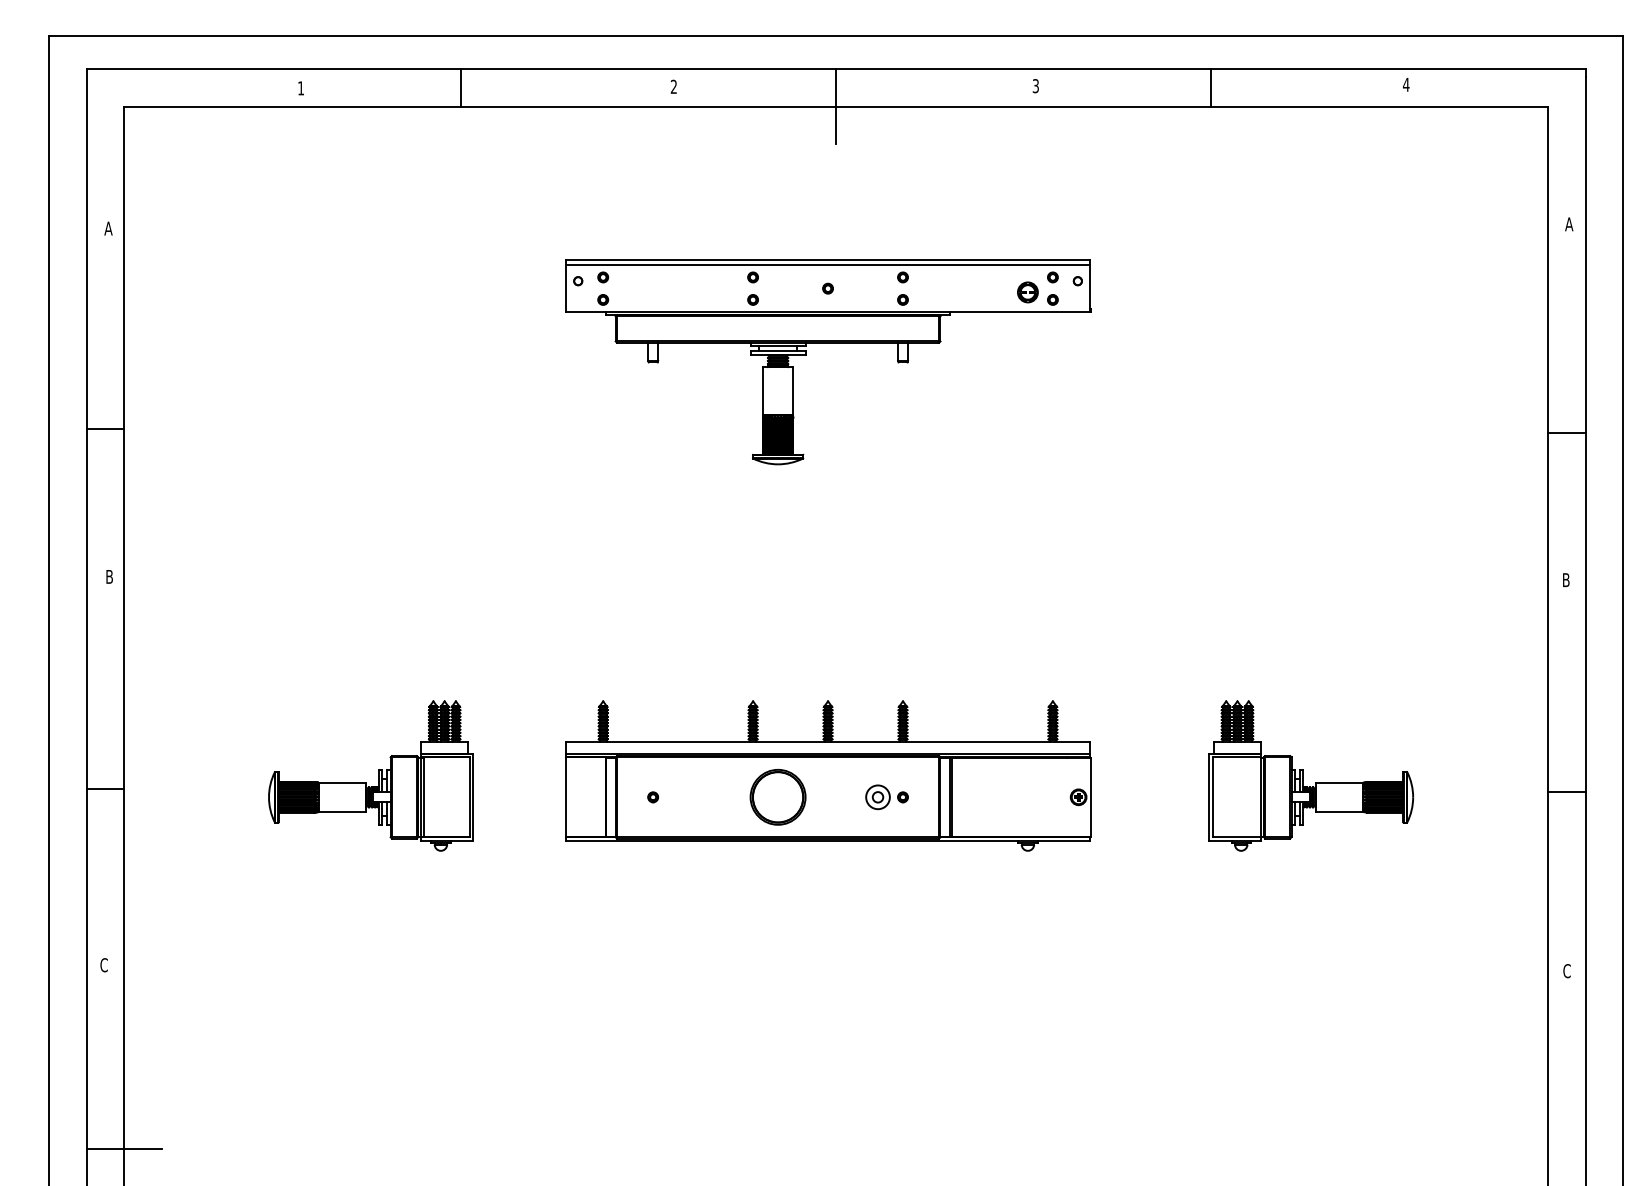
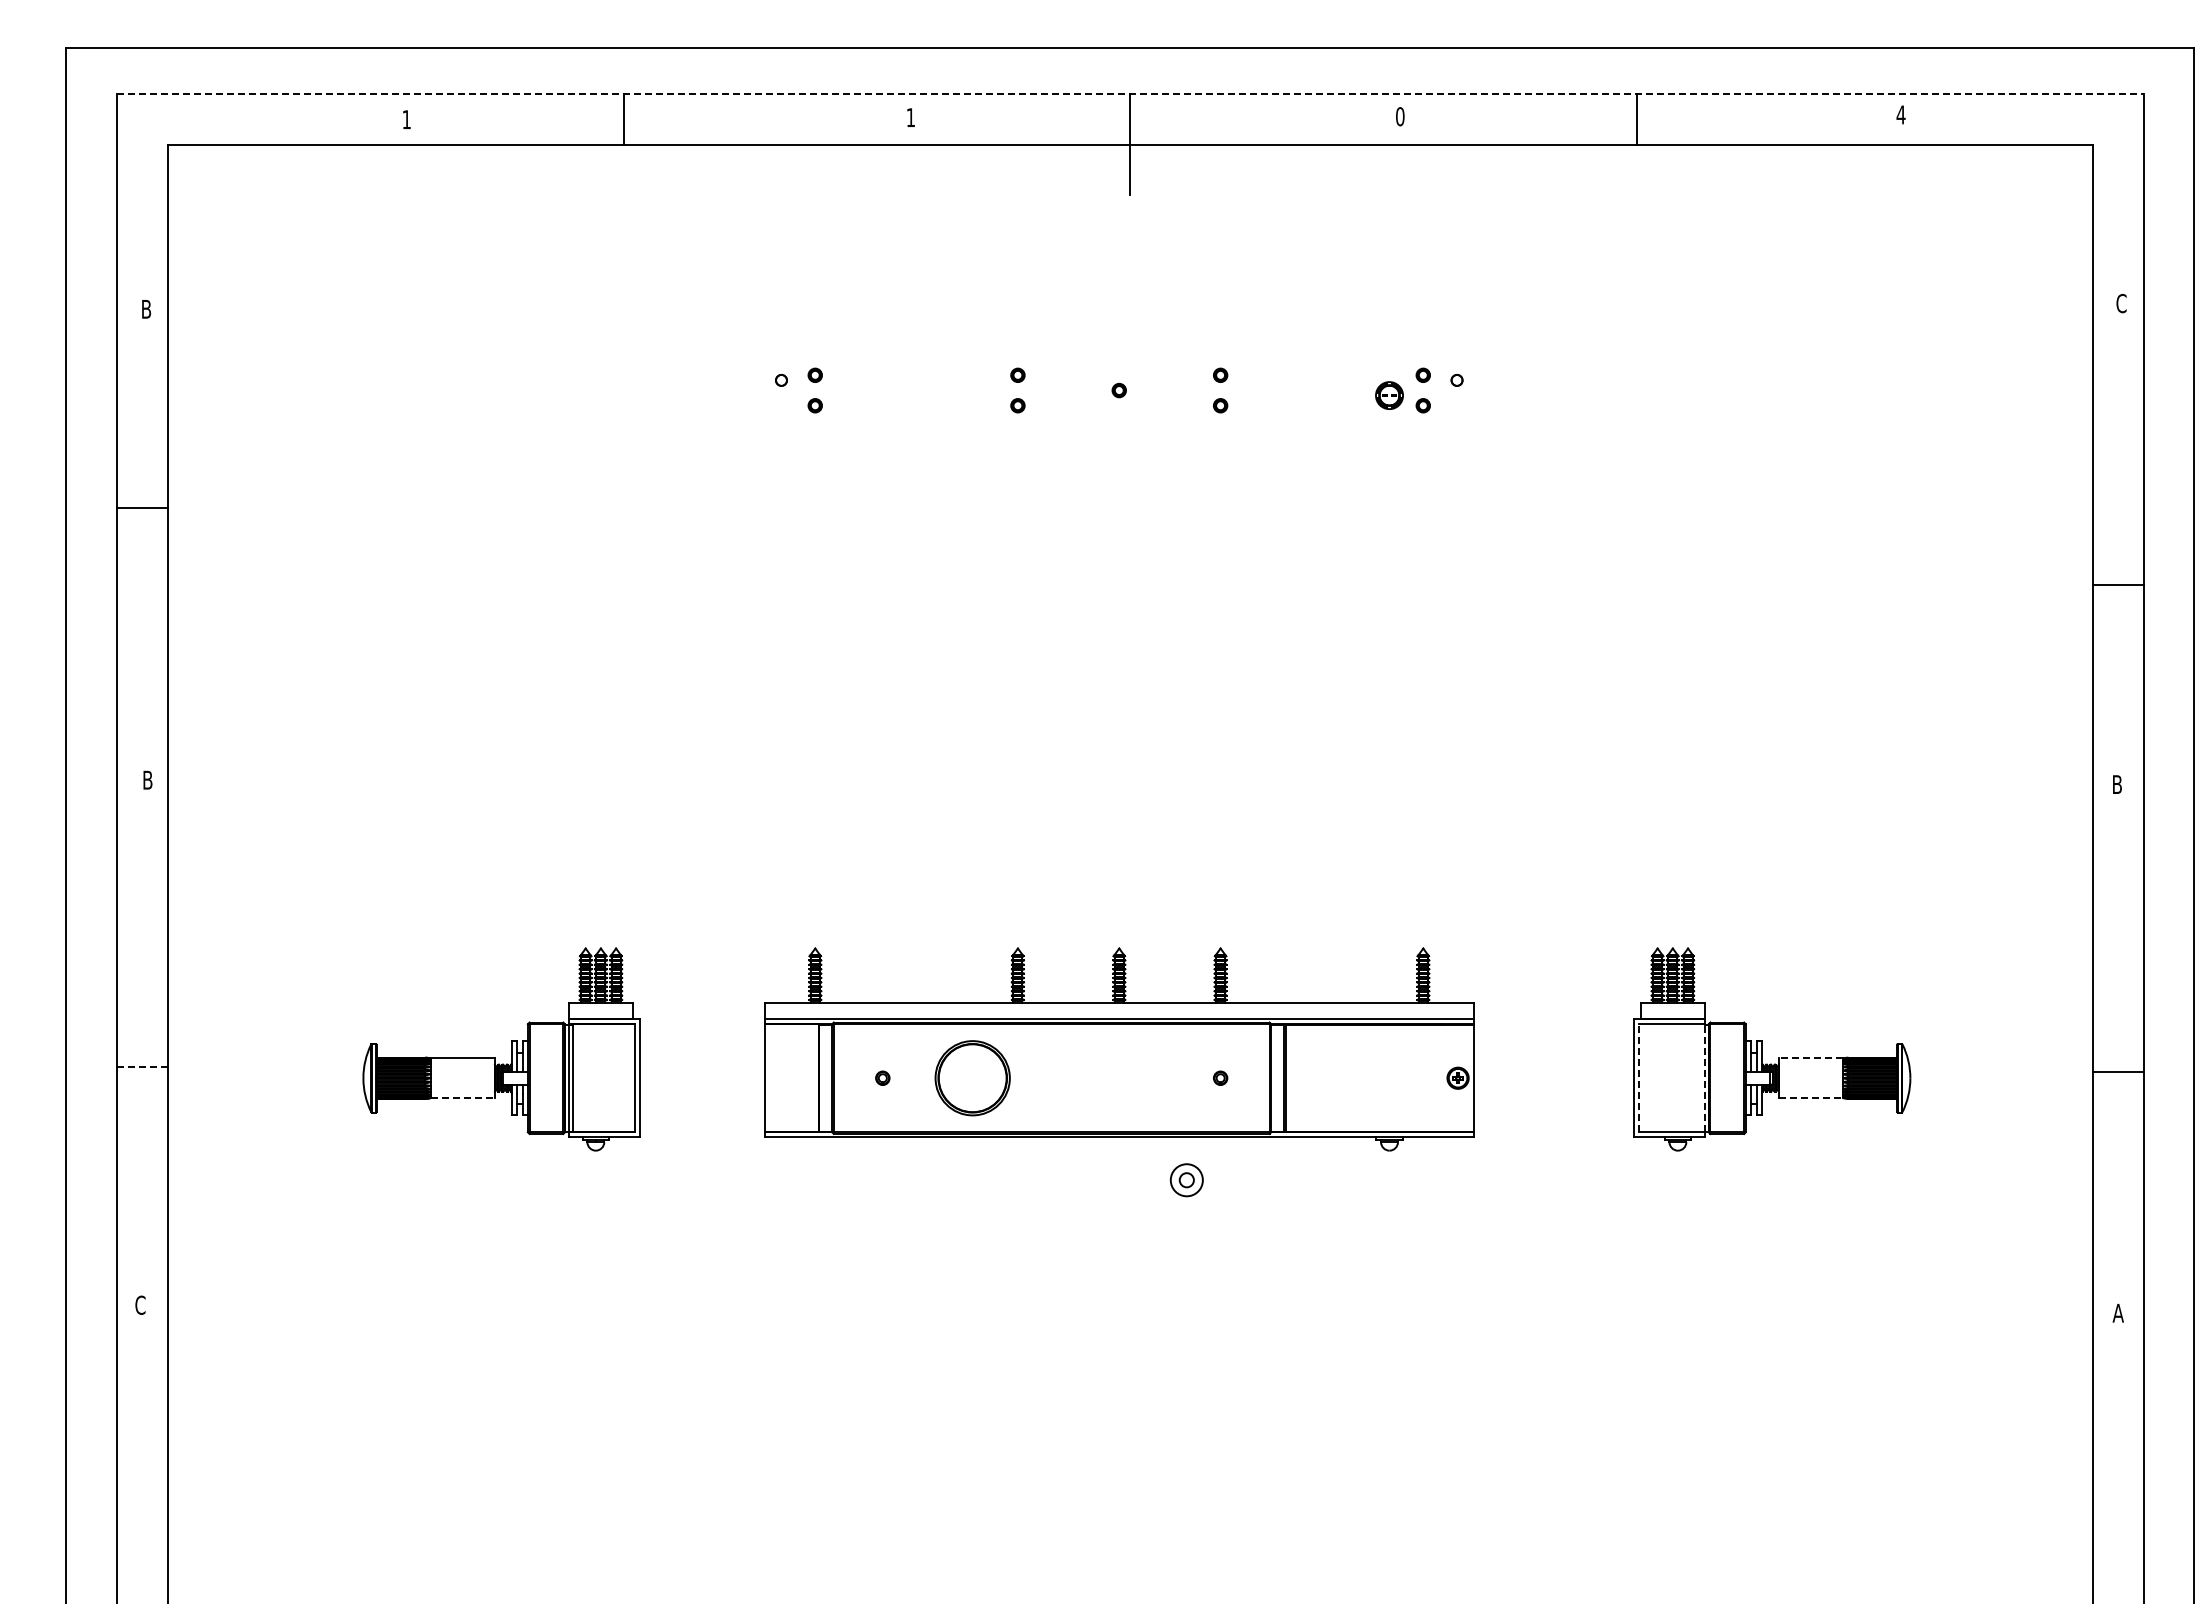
line: (836, 68) -> (1130, 93), solid -> dashed
text: (673, 86) -> (910, 117), 2 -> 1
text: (1036, 86) -> (1400, 116), 3 -> 0
text: (1569, 224) -> (2121, 303), A -> C
text: (107, 228) -> (145, 309), A -> B
part: (828, 343) -> (1119, 464), removed
line: (104, 429) -> (141, 508), moved
line: (1339, 782) -> (1810, 1058), solid -> dashed
line: (104, 788) -> (141, 1066), solid -> dashed
line: (1212, 796) -> (1639, 1077), solid -> dashed
line: (1260, 796) -> (1704, 1077), solid -> dashed
part: (777, 797) -> (972, 1078), moved
part: (877, 797) -> (1186, 1180), moved
line: (343, 812) -> (463, 1098), solid -> dashed
line: (1340, 812) -> (1811, 1098), solid -> dashed
text: (1566, 970) -> (2117, 1312), C -> A
line: (124, 1148) -> (167, 1553), removed

